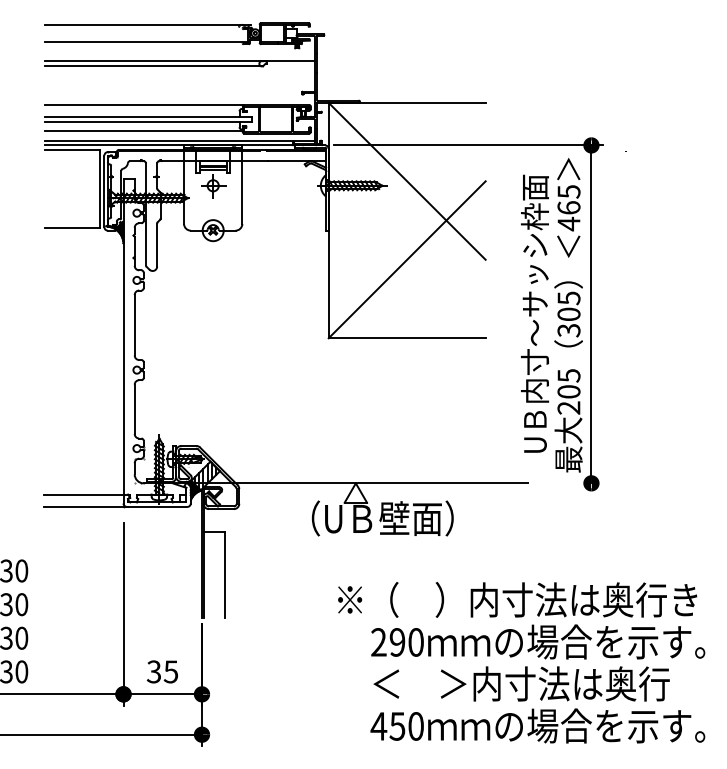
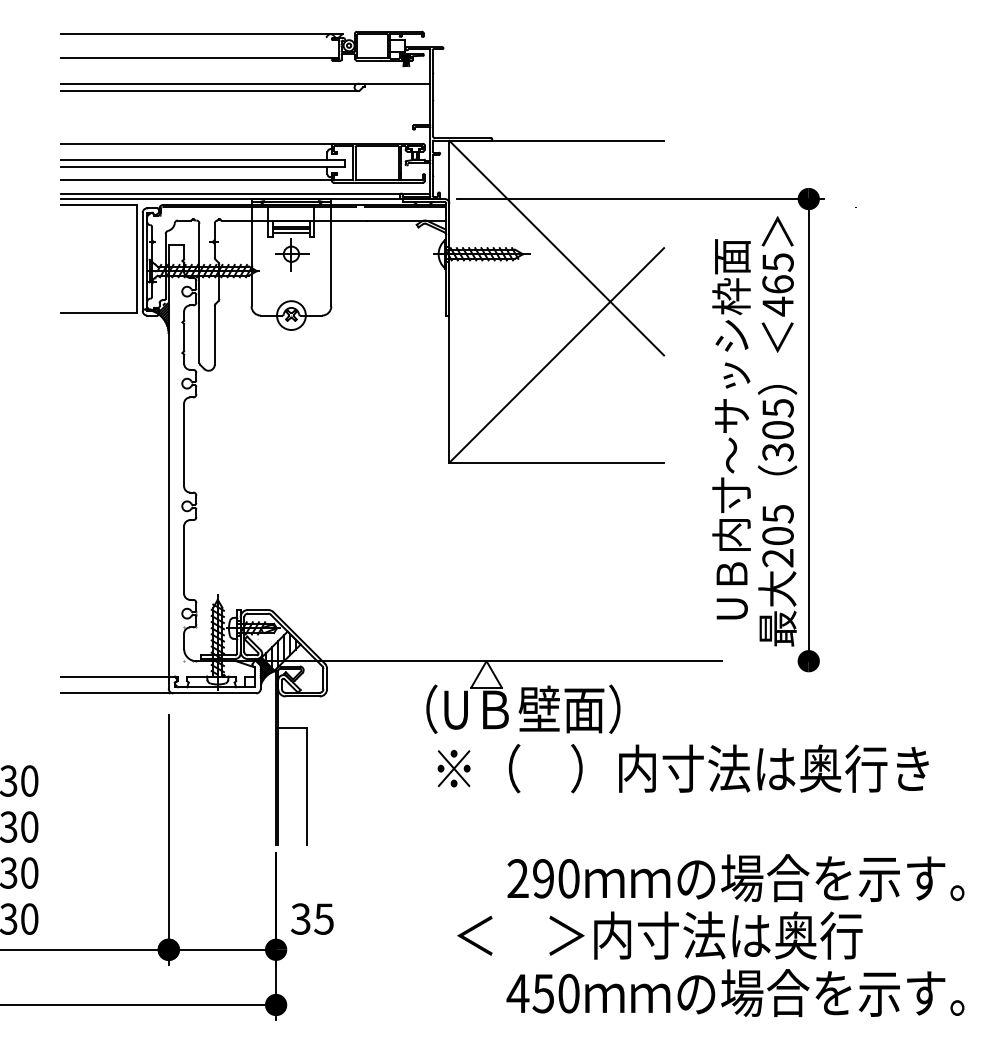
text: (517, 599) -> (683, 768), moved
text: (162, 671) -> (312, 918), moved
text: (521, 683) -> (659, 934), moved

